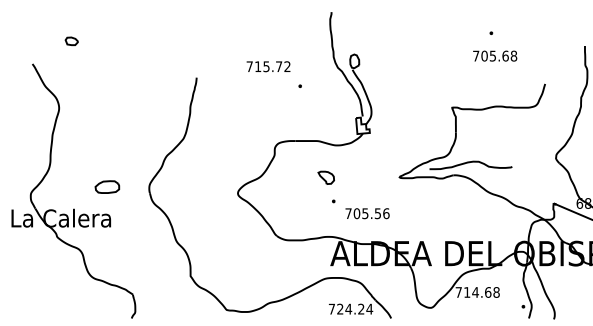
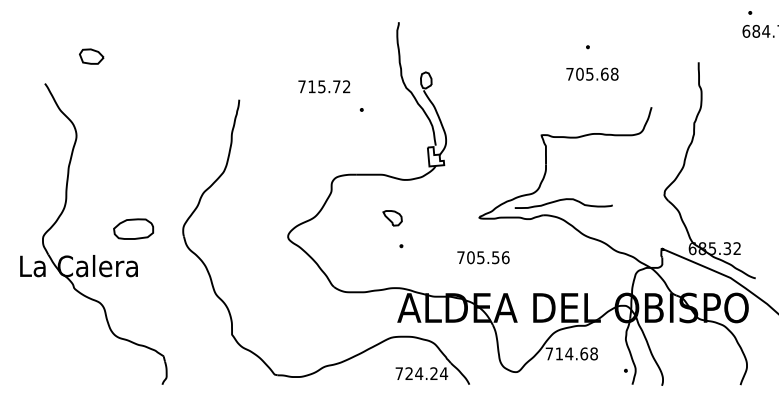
part: (71, 41) -> (91, 56), size x1.6
part: (107, 187) -> (133, 229), size x1.4
text: (367, 213) -> (483, 257), moved

